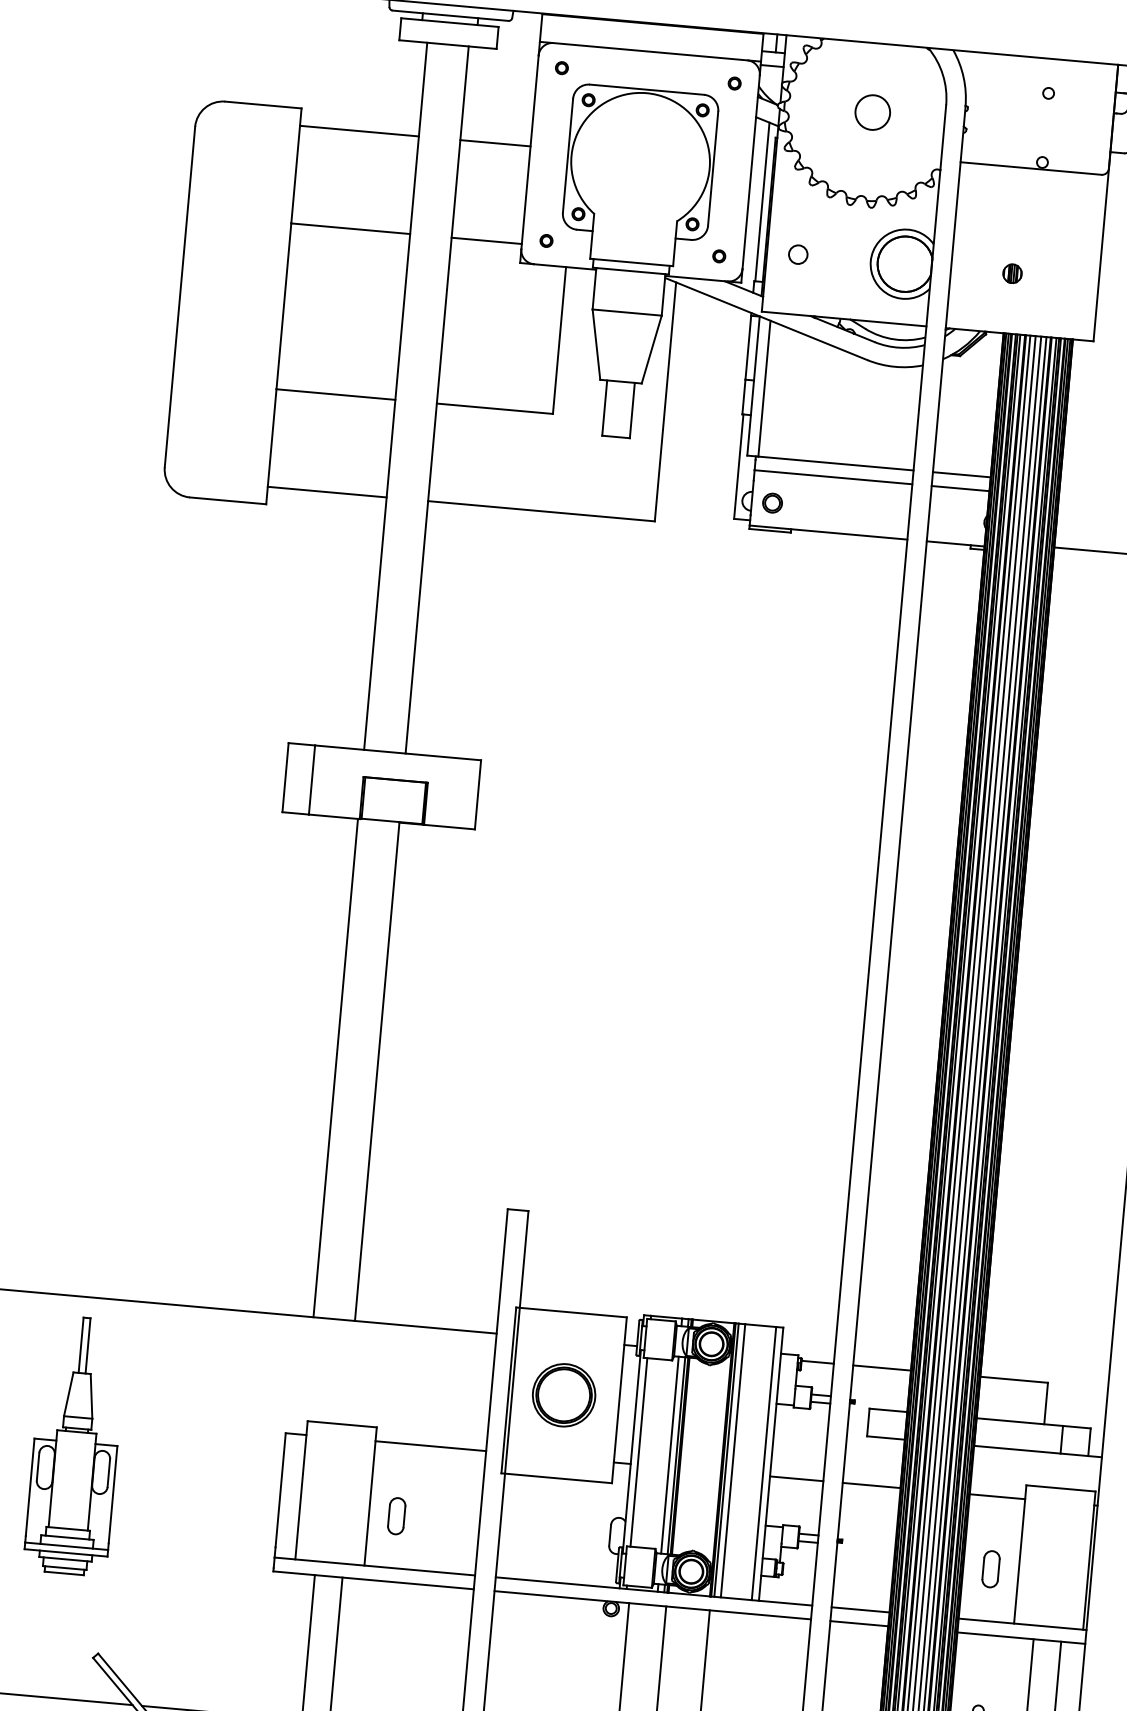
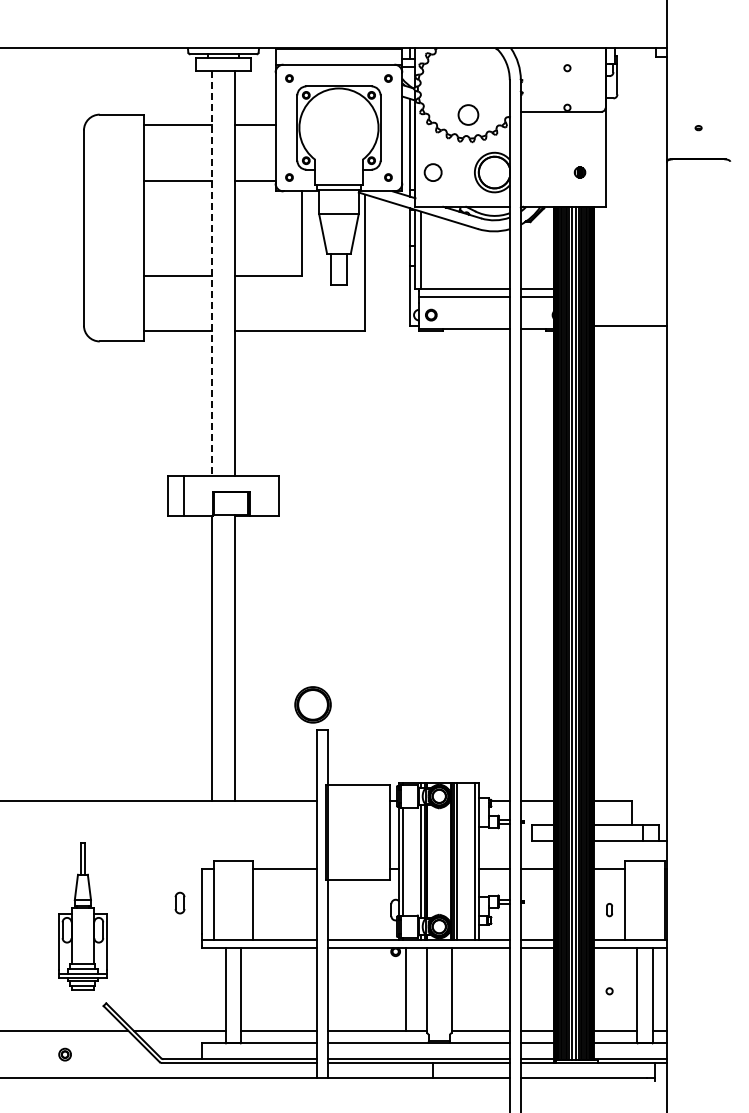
circle: (872, 111) -> (468, 114), moved
circle: (798, 254) -> (433, 172), size x1.6
part: (1011, 273) -> (579, 172), moved
line: (395, 396) -> (211, 273), solid -> dashed
part: (563, 1394) -> (312, 704), moved
part: (74, 1445) -> (82, 916), moved
part: (395, 1515) -> (179, 902), moved
part: (990, 1568) -> (609, 909), size x0.6

